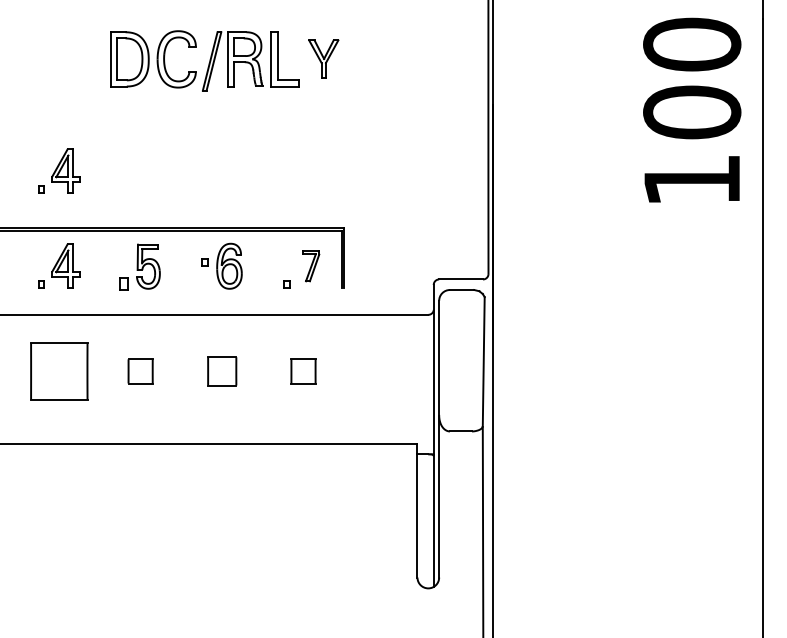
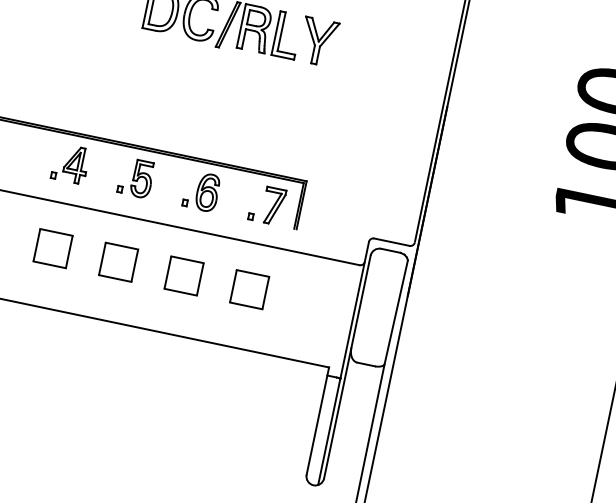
part: (323, 59) -> (318, 42), size x1.43
part: (59, 170) -> (86, 86), removed
part: (204, 262) -> (184, 203), moved
part: (310, 265) -> (273, 205), size x1.43
part: (124, 284) -> (120, 189), size x0.62
part: (59, 371) -> (53, 248), size x0.71
part: (140, 371) -> (118, 262), size x1.67
part: (222, 371) -> (184, 276), size x1.43
part: (303, 371) -> (249, 289), size x1.67

